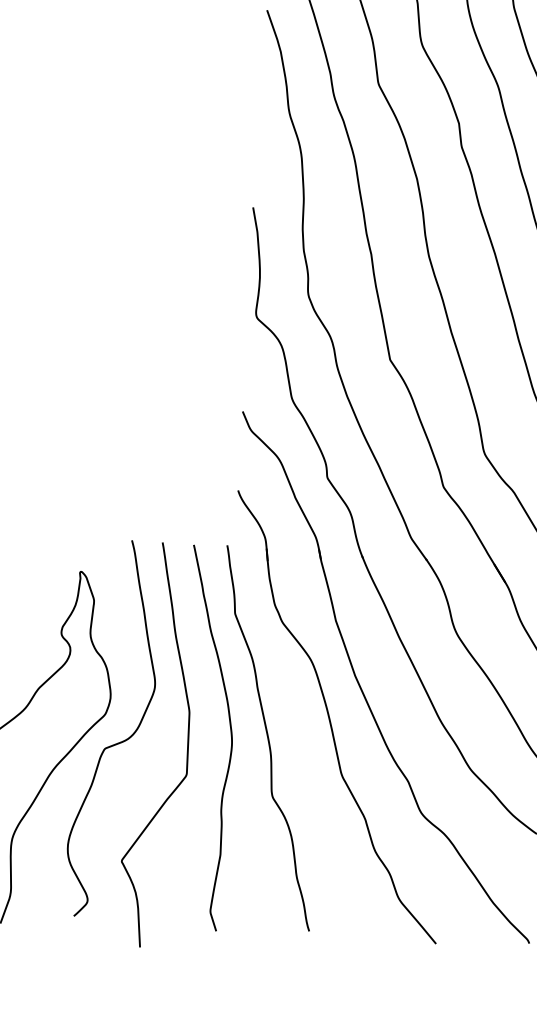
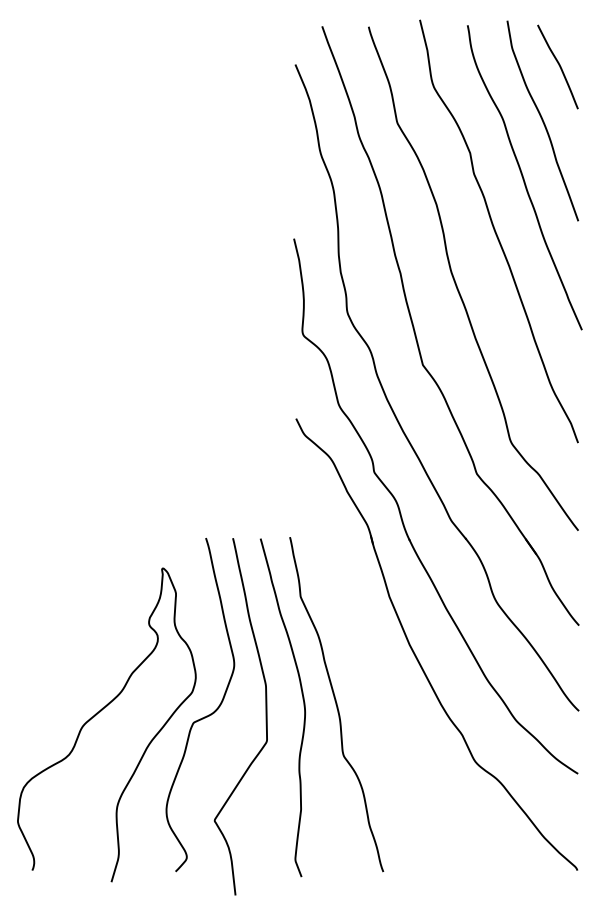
part: (336, 717) -> (395, 682), removed

